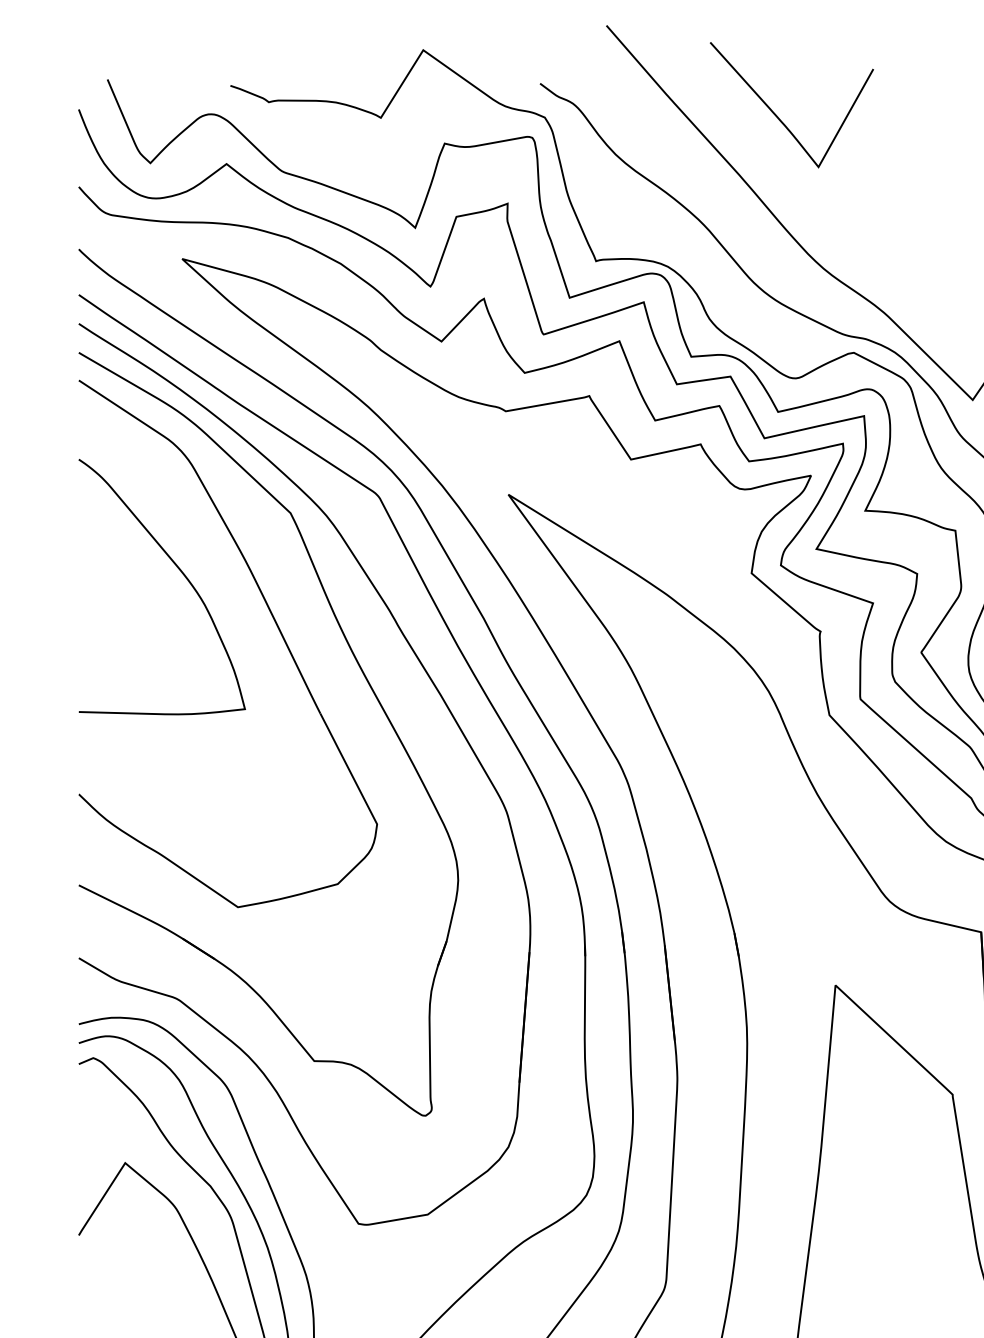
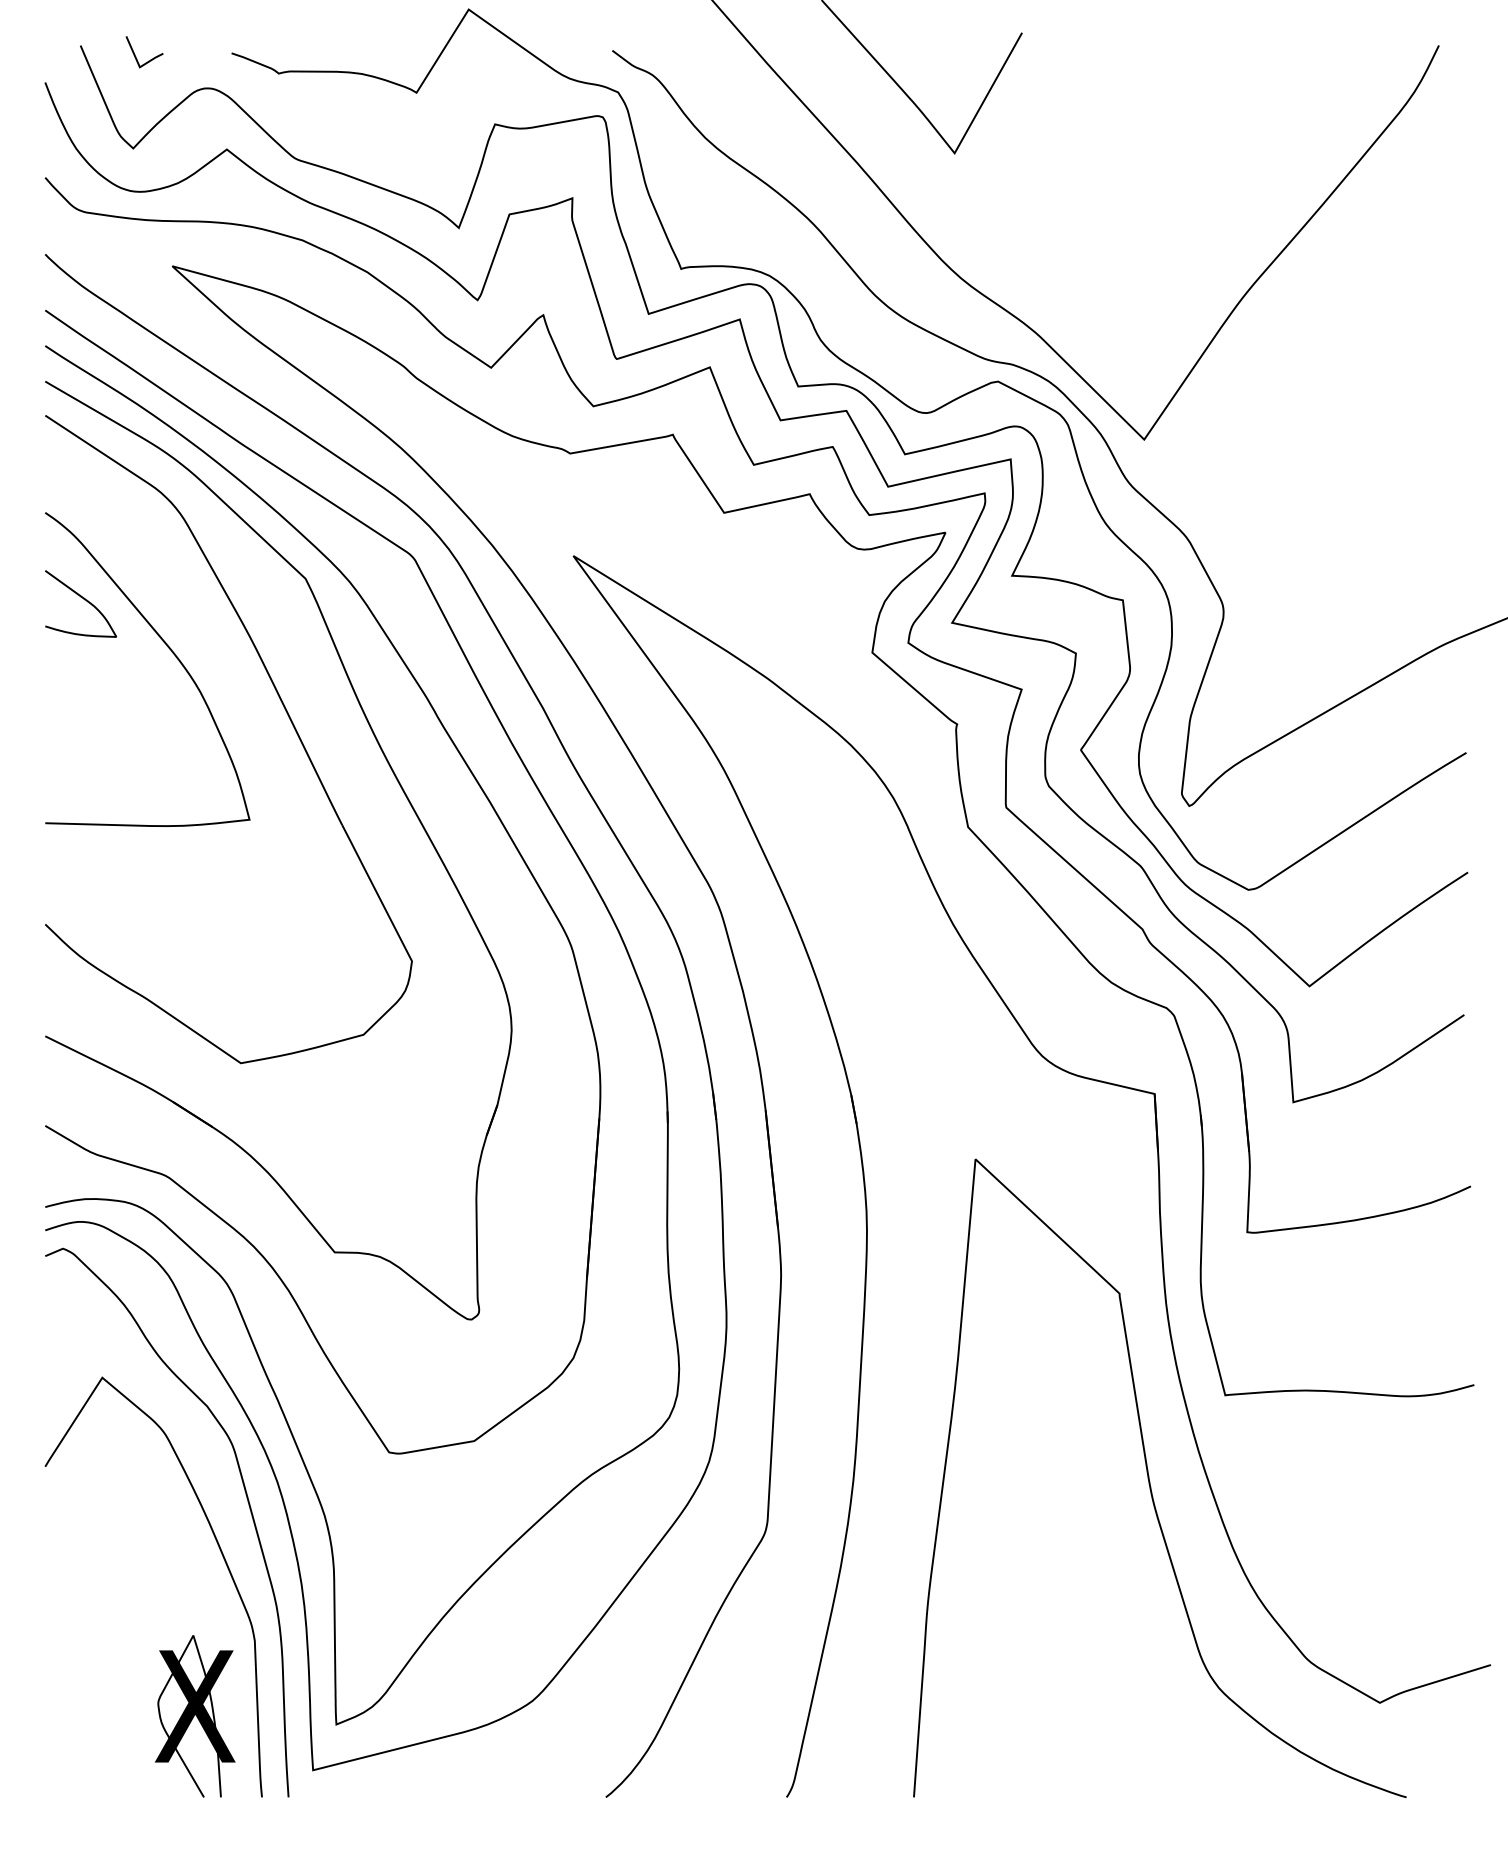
line: (153, 88) -> (136, 56), added
curve: (110, 530) -> (84, 600), added

